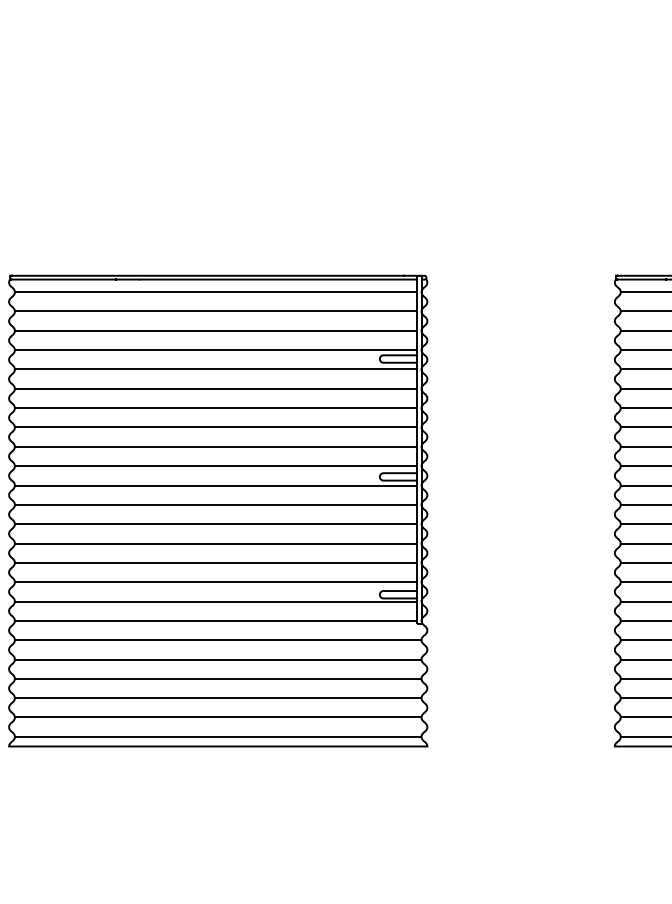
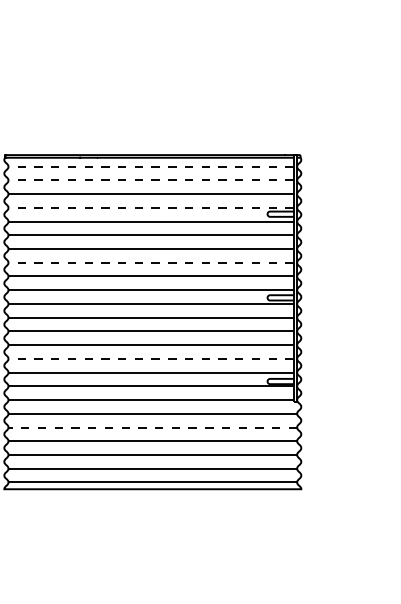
line: (216, 292) -> (151, 166), solid -> dashed
line: (216, 311) -> (151, 180), solid -> dashed
line: (216, 350) -> (151, 208), solid -> dashed
line: (216, 427) -> (151, 262), solid -> dashed
line: (216, 562) -> (151, 358), solid -> dashed
line: (219, 659) -> (153, 427), solid -> dashed

